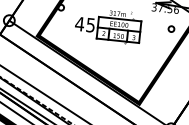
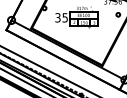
text: (79, 23) -> (57, 17), 45 -> 35

